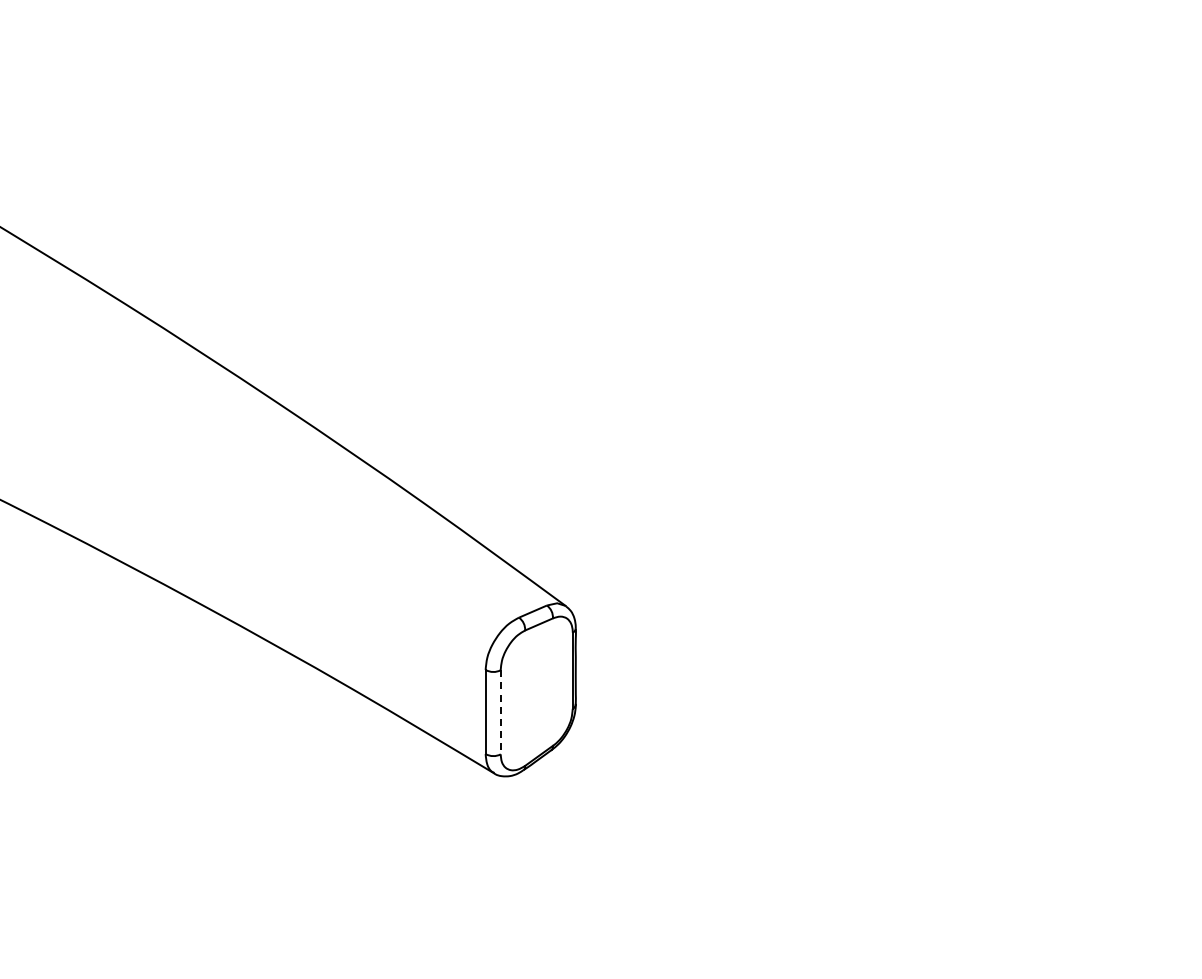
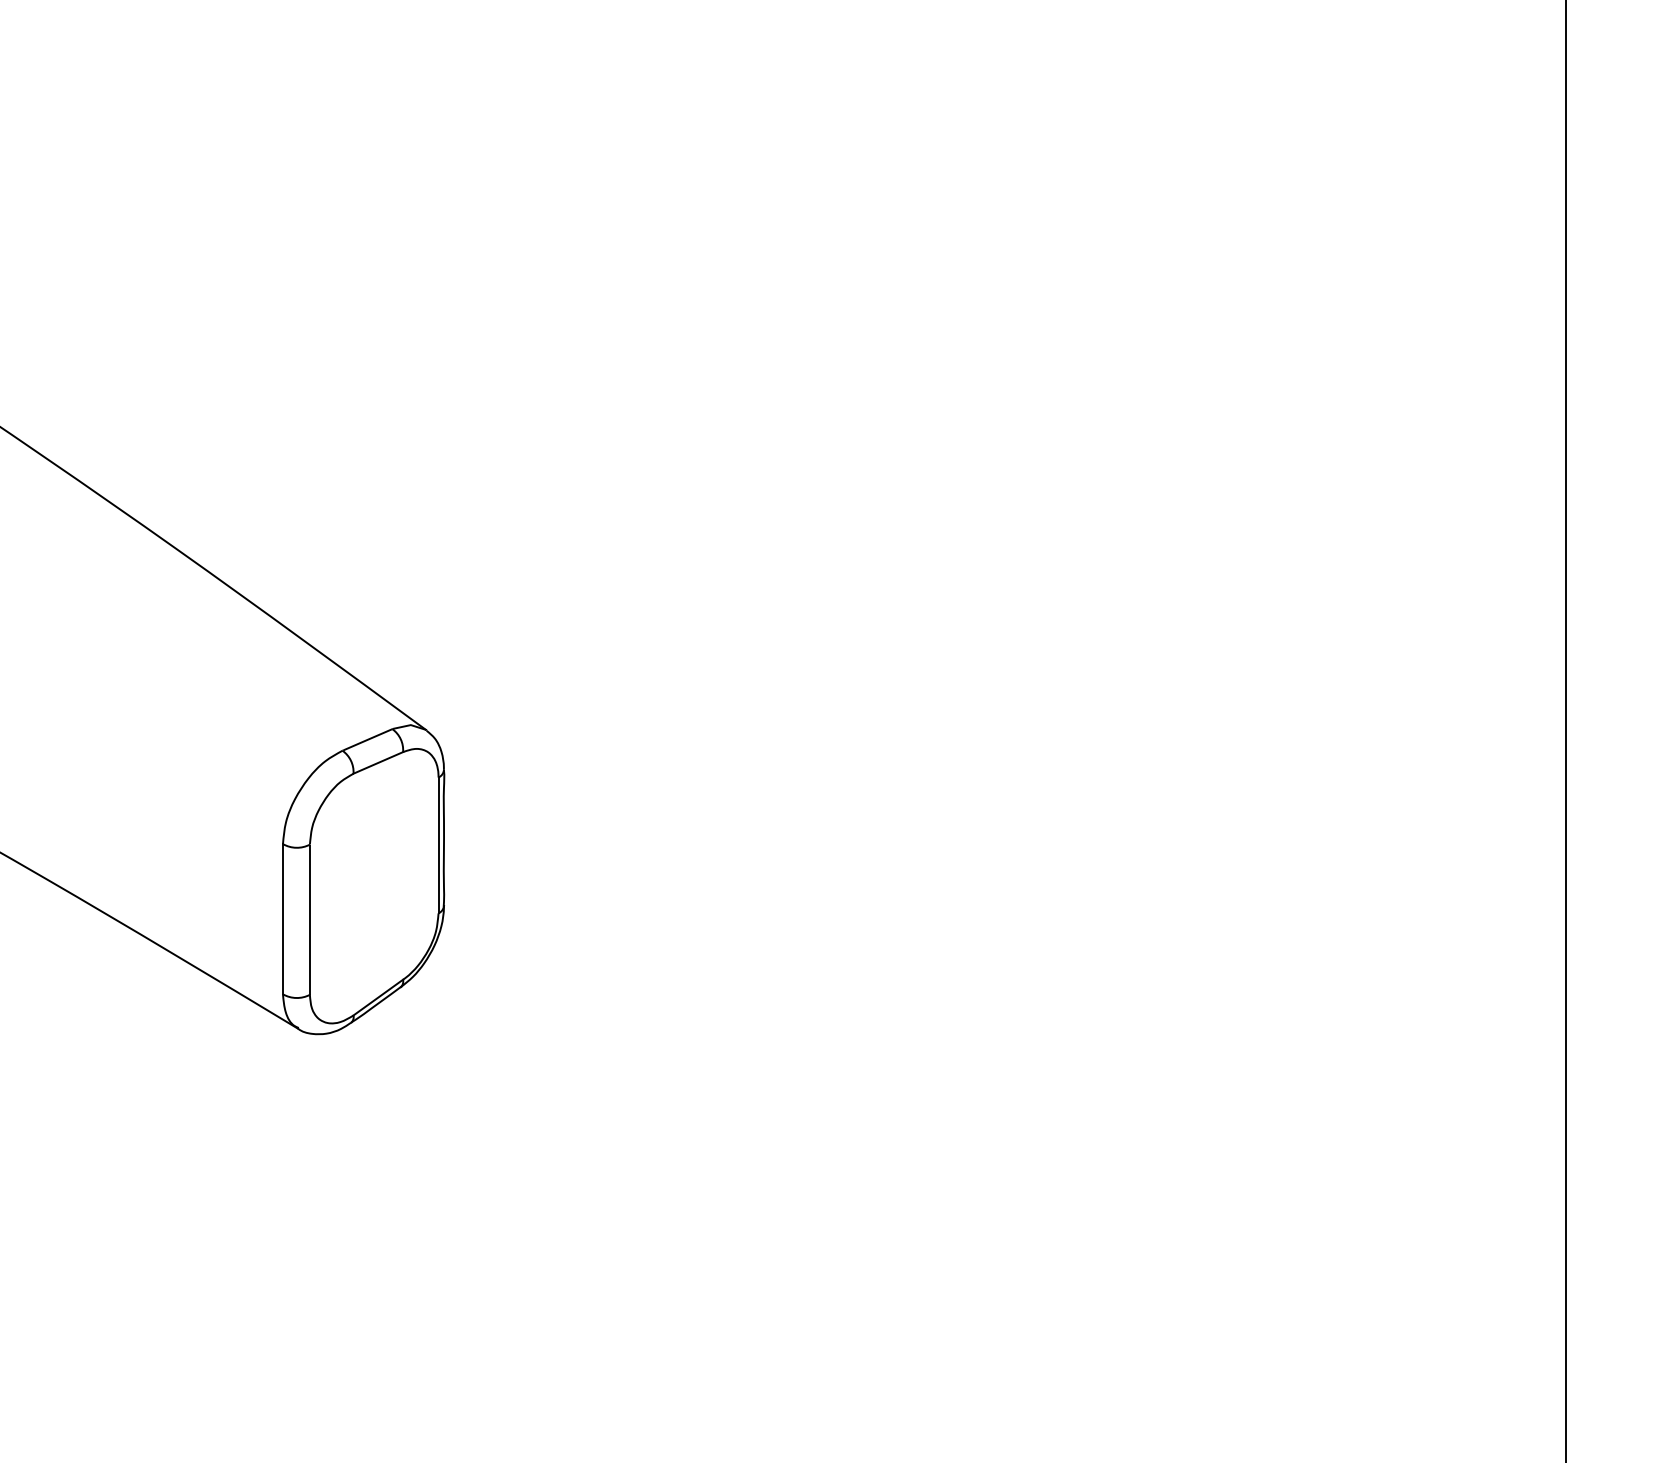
line: (500, 712) -> (309, 920), dashed -> solid

